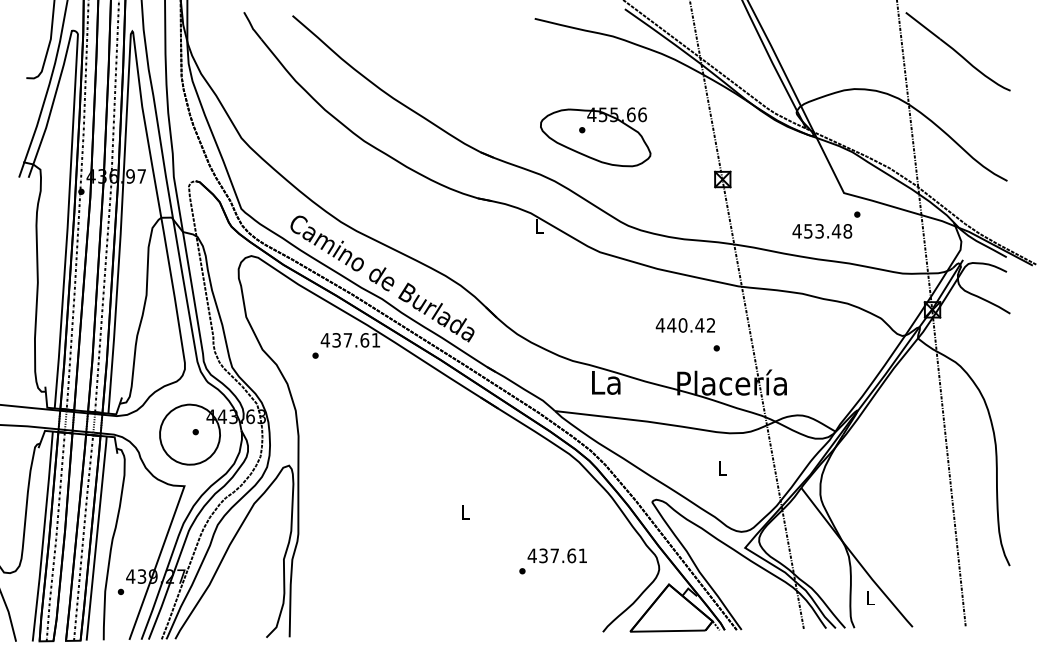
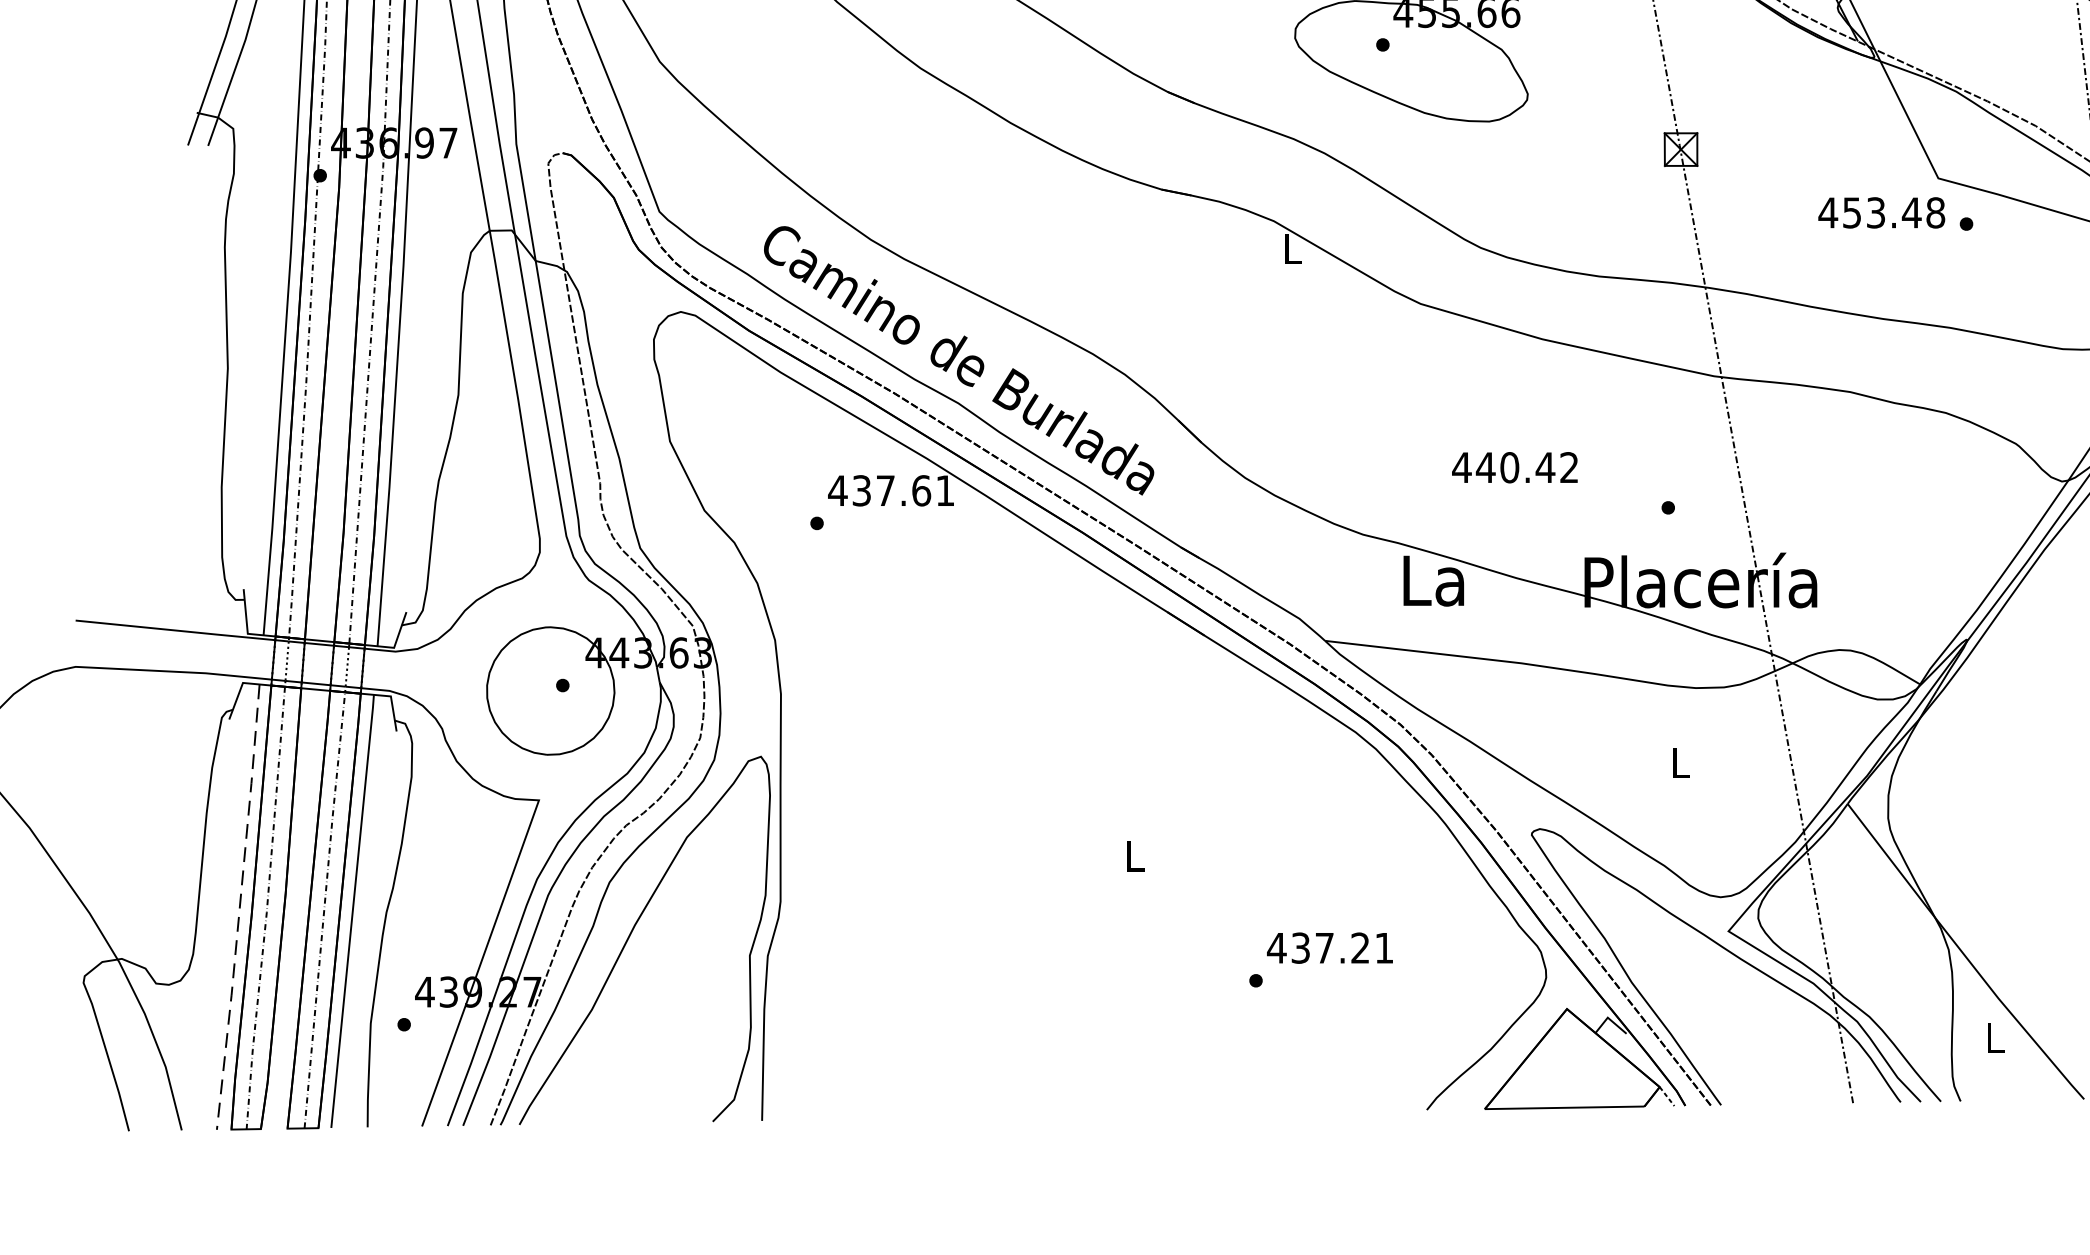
text: (822, 231) -> (1882, 213), moved
text: (684, 325) -> (1512, 467), moved
line: (43, 536) -> (239, 907), solid -> dashed
text: (571, 555) -> (1360, 947), 437.61 -> 437.21

